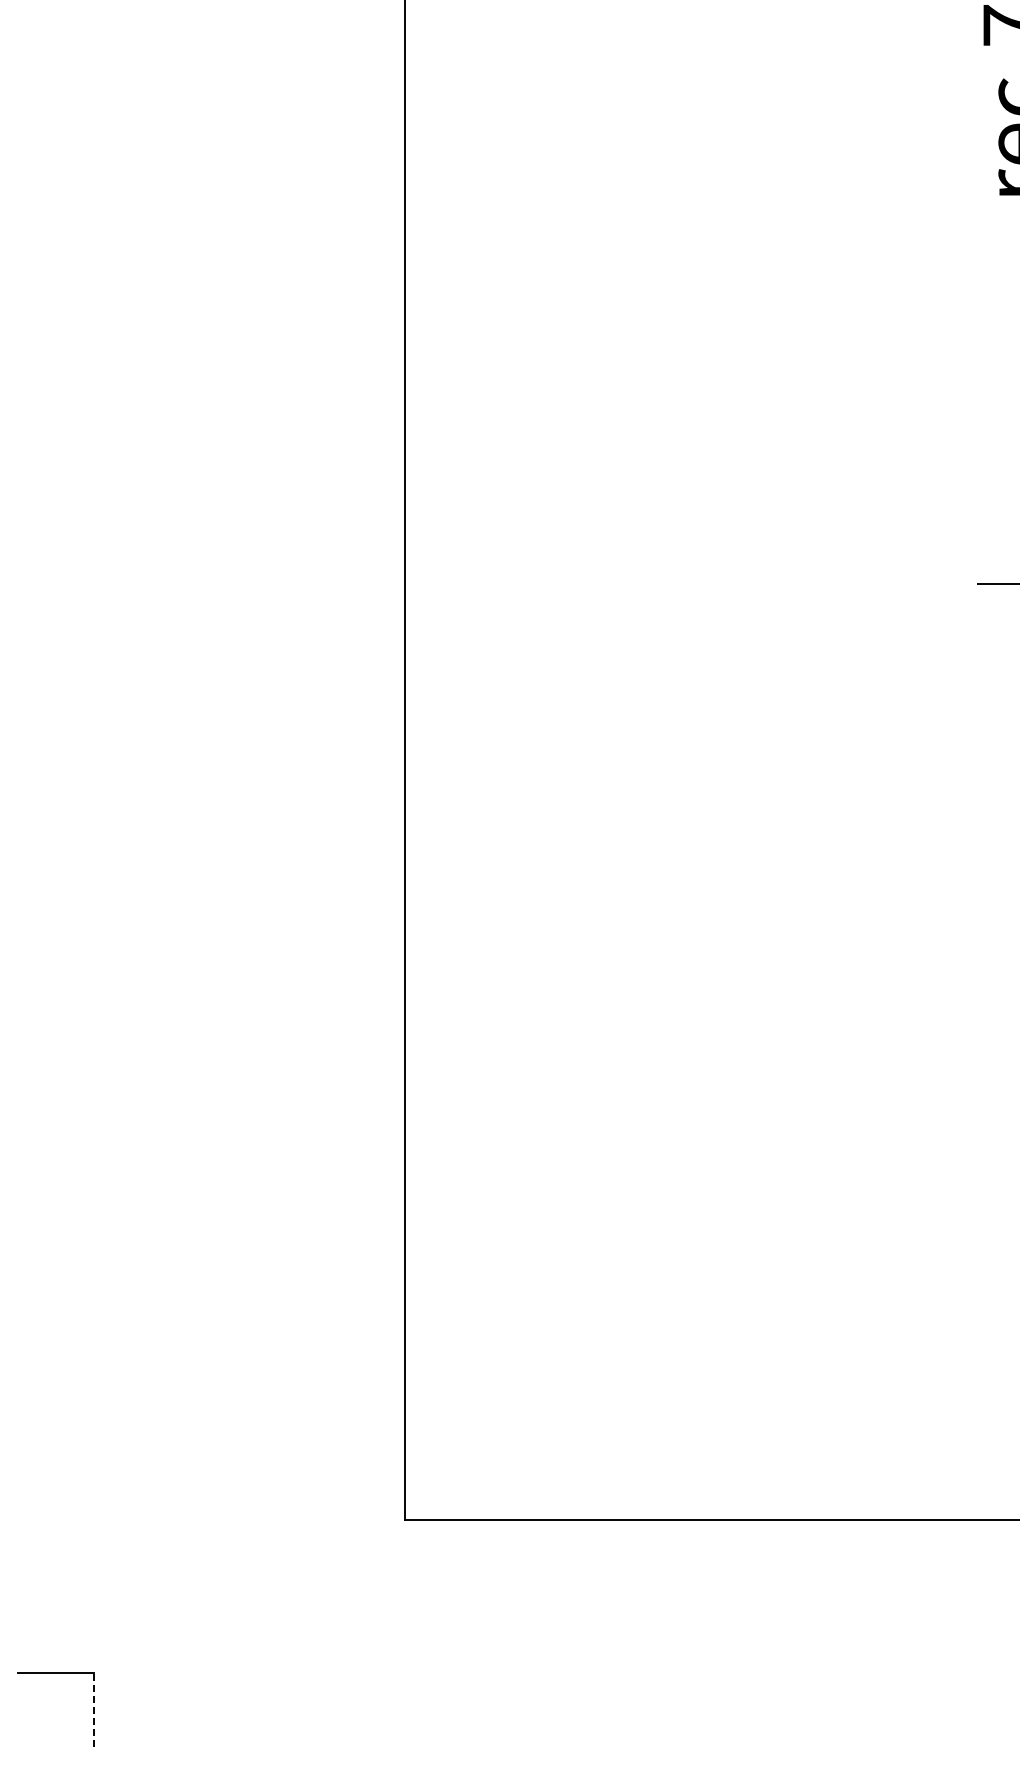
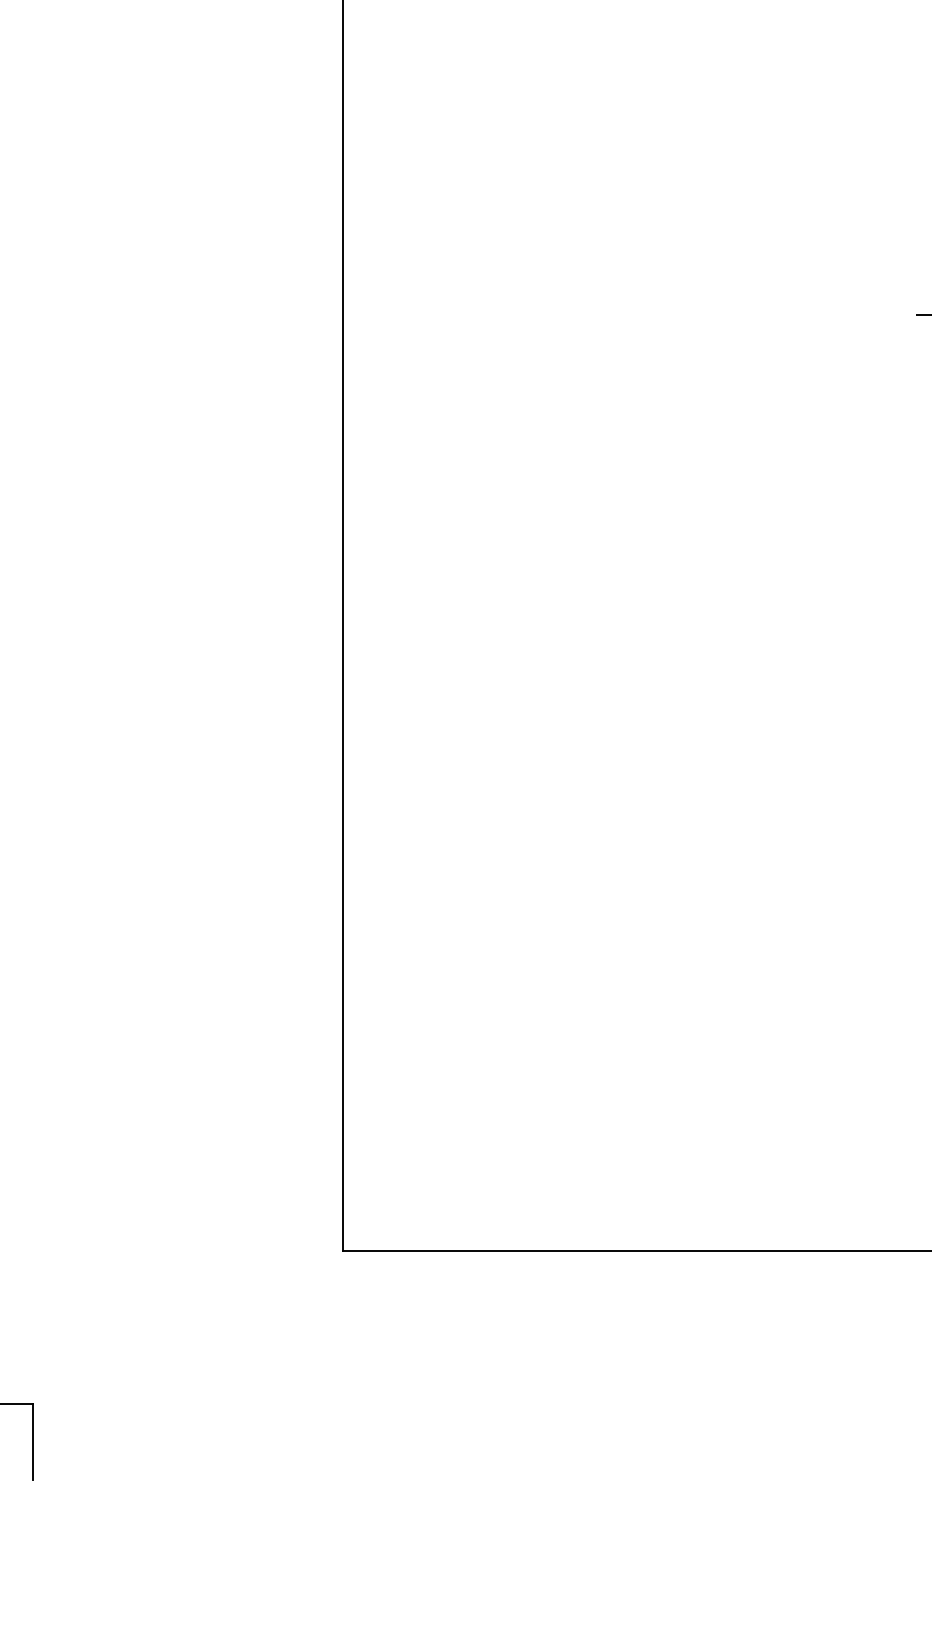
line: (94, 1711) -> (32, 1442), dashed -> solid

